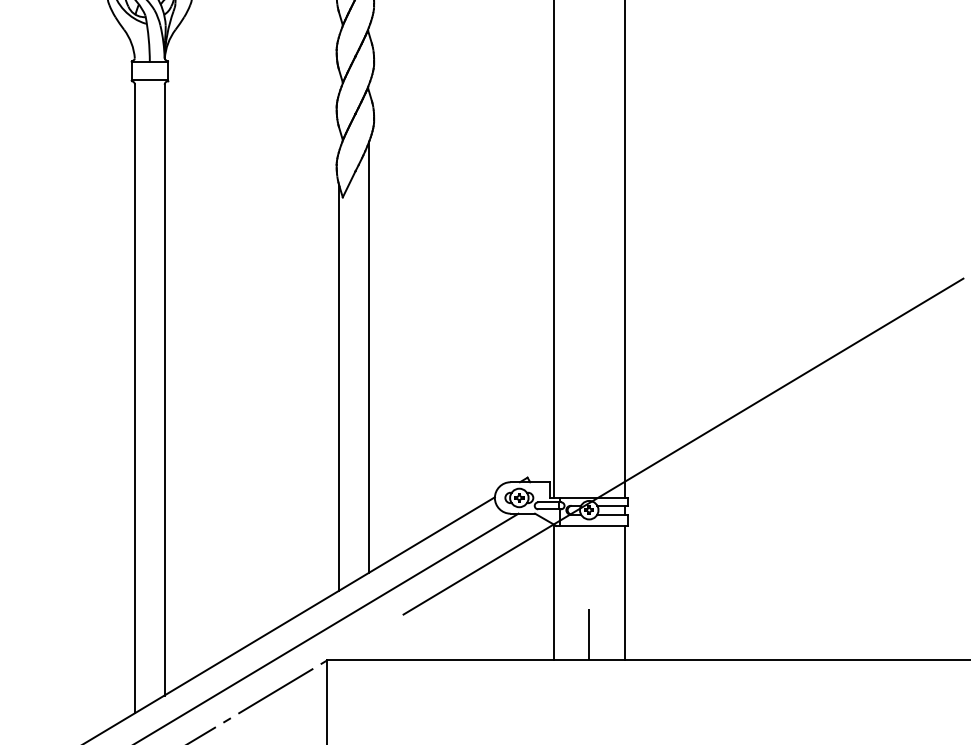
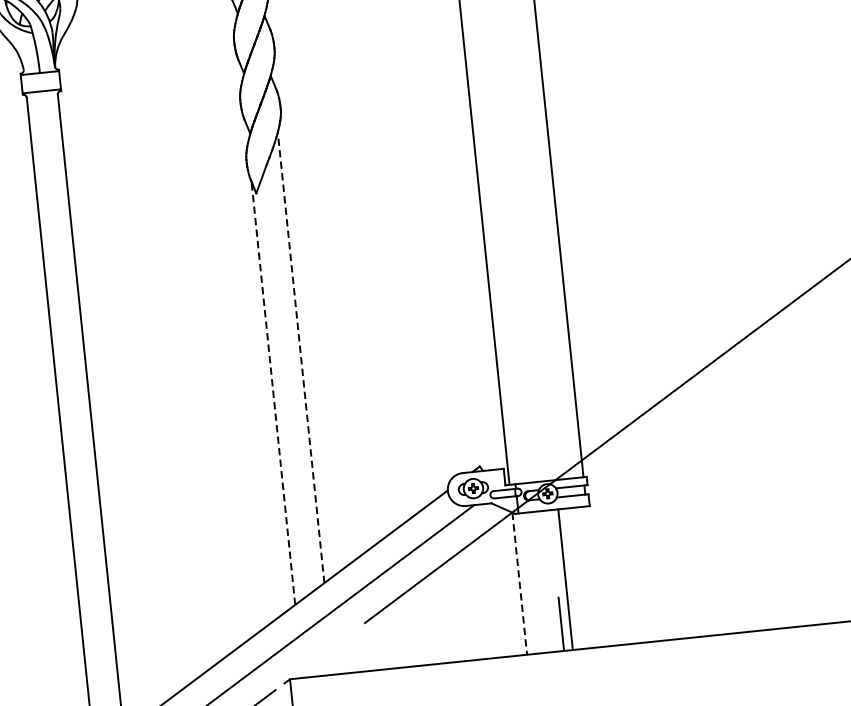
line: (369, 356) -> (301, 356), solid -> dashed
line: (339, 387) -> (273, 392), solid -> dashed
line: (553, 592) -> (519, 583), solid -> dashed
line: (624, 592) -> (565, 579), moved

